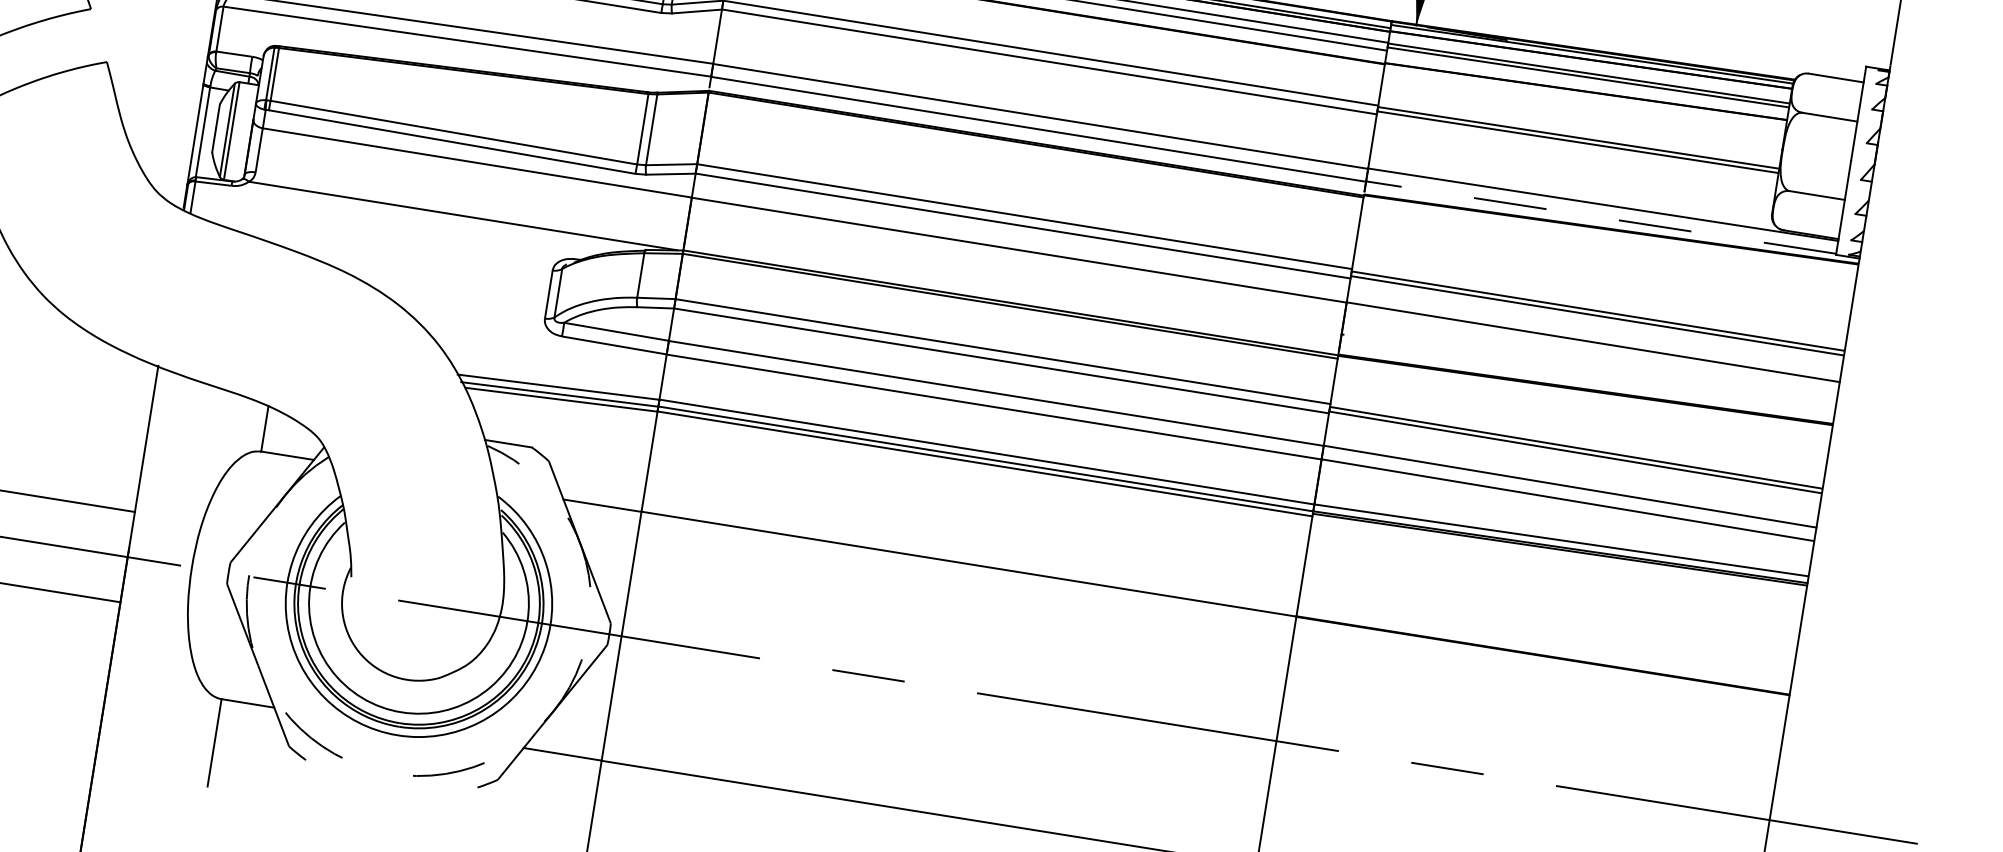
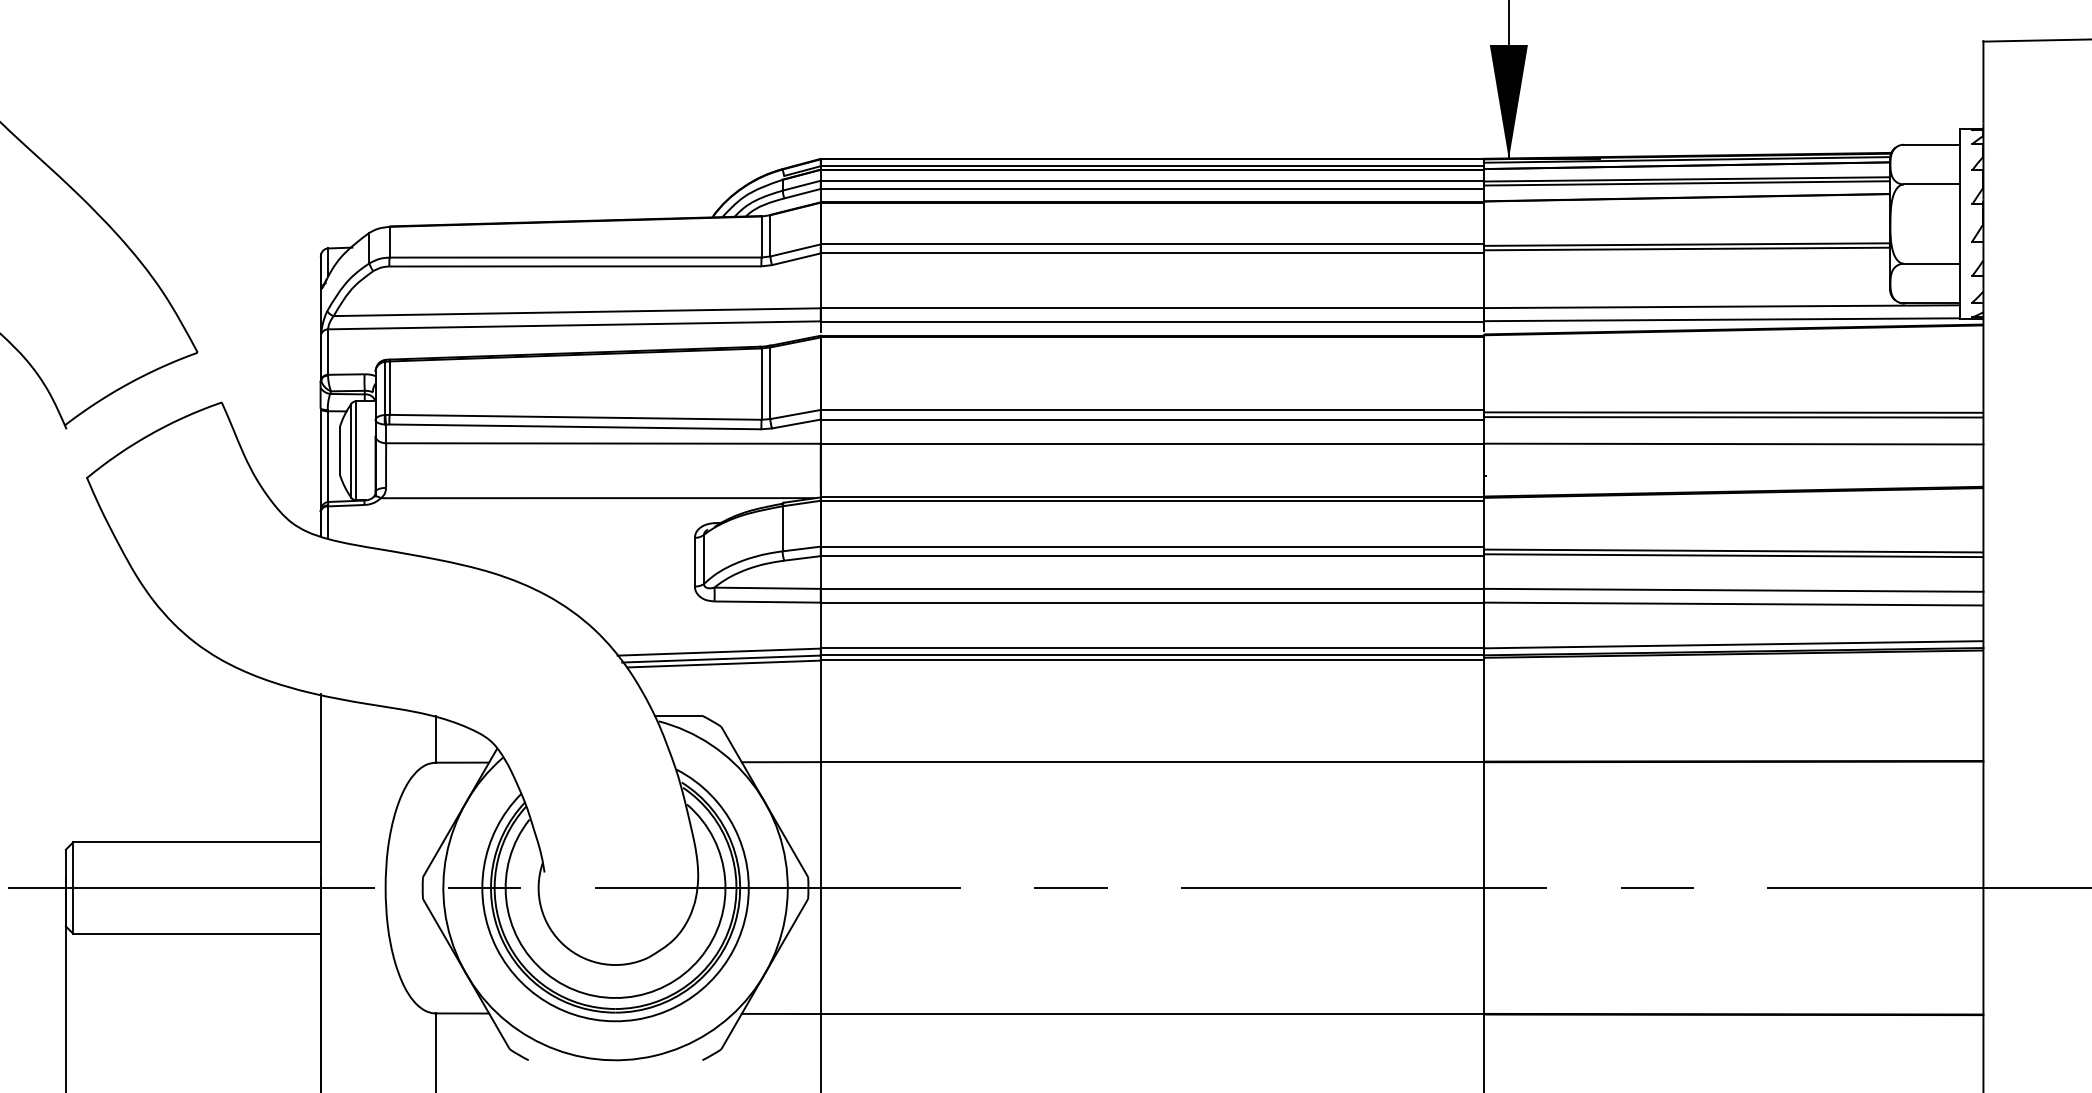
line: (1600, 217) -> (1721, 319), dashed -> solid
arc: (430, 775) -> (654, 1055), dashed -> solid

